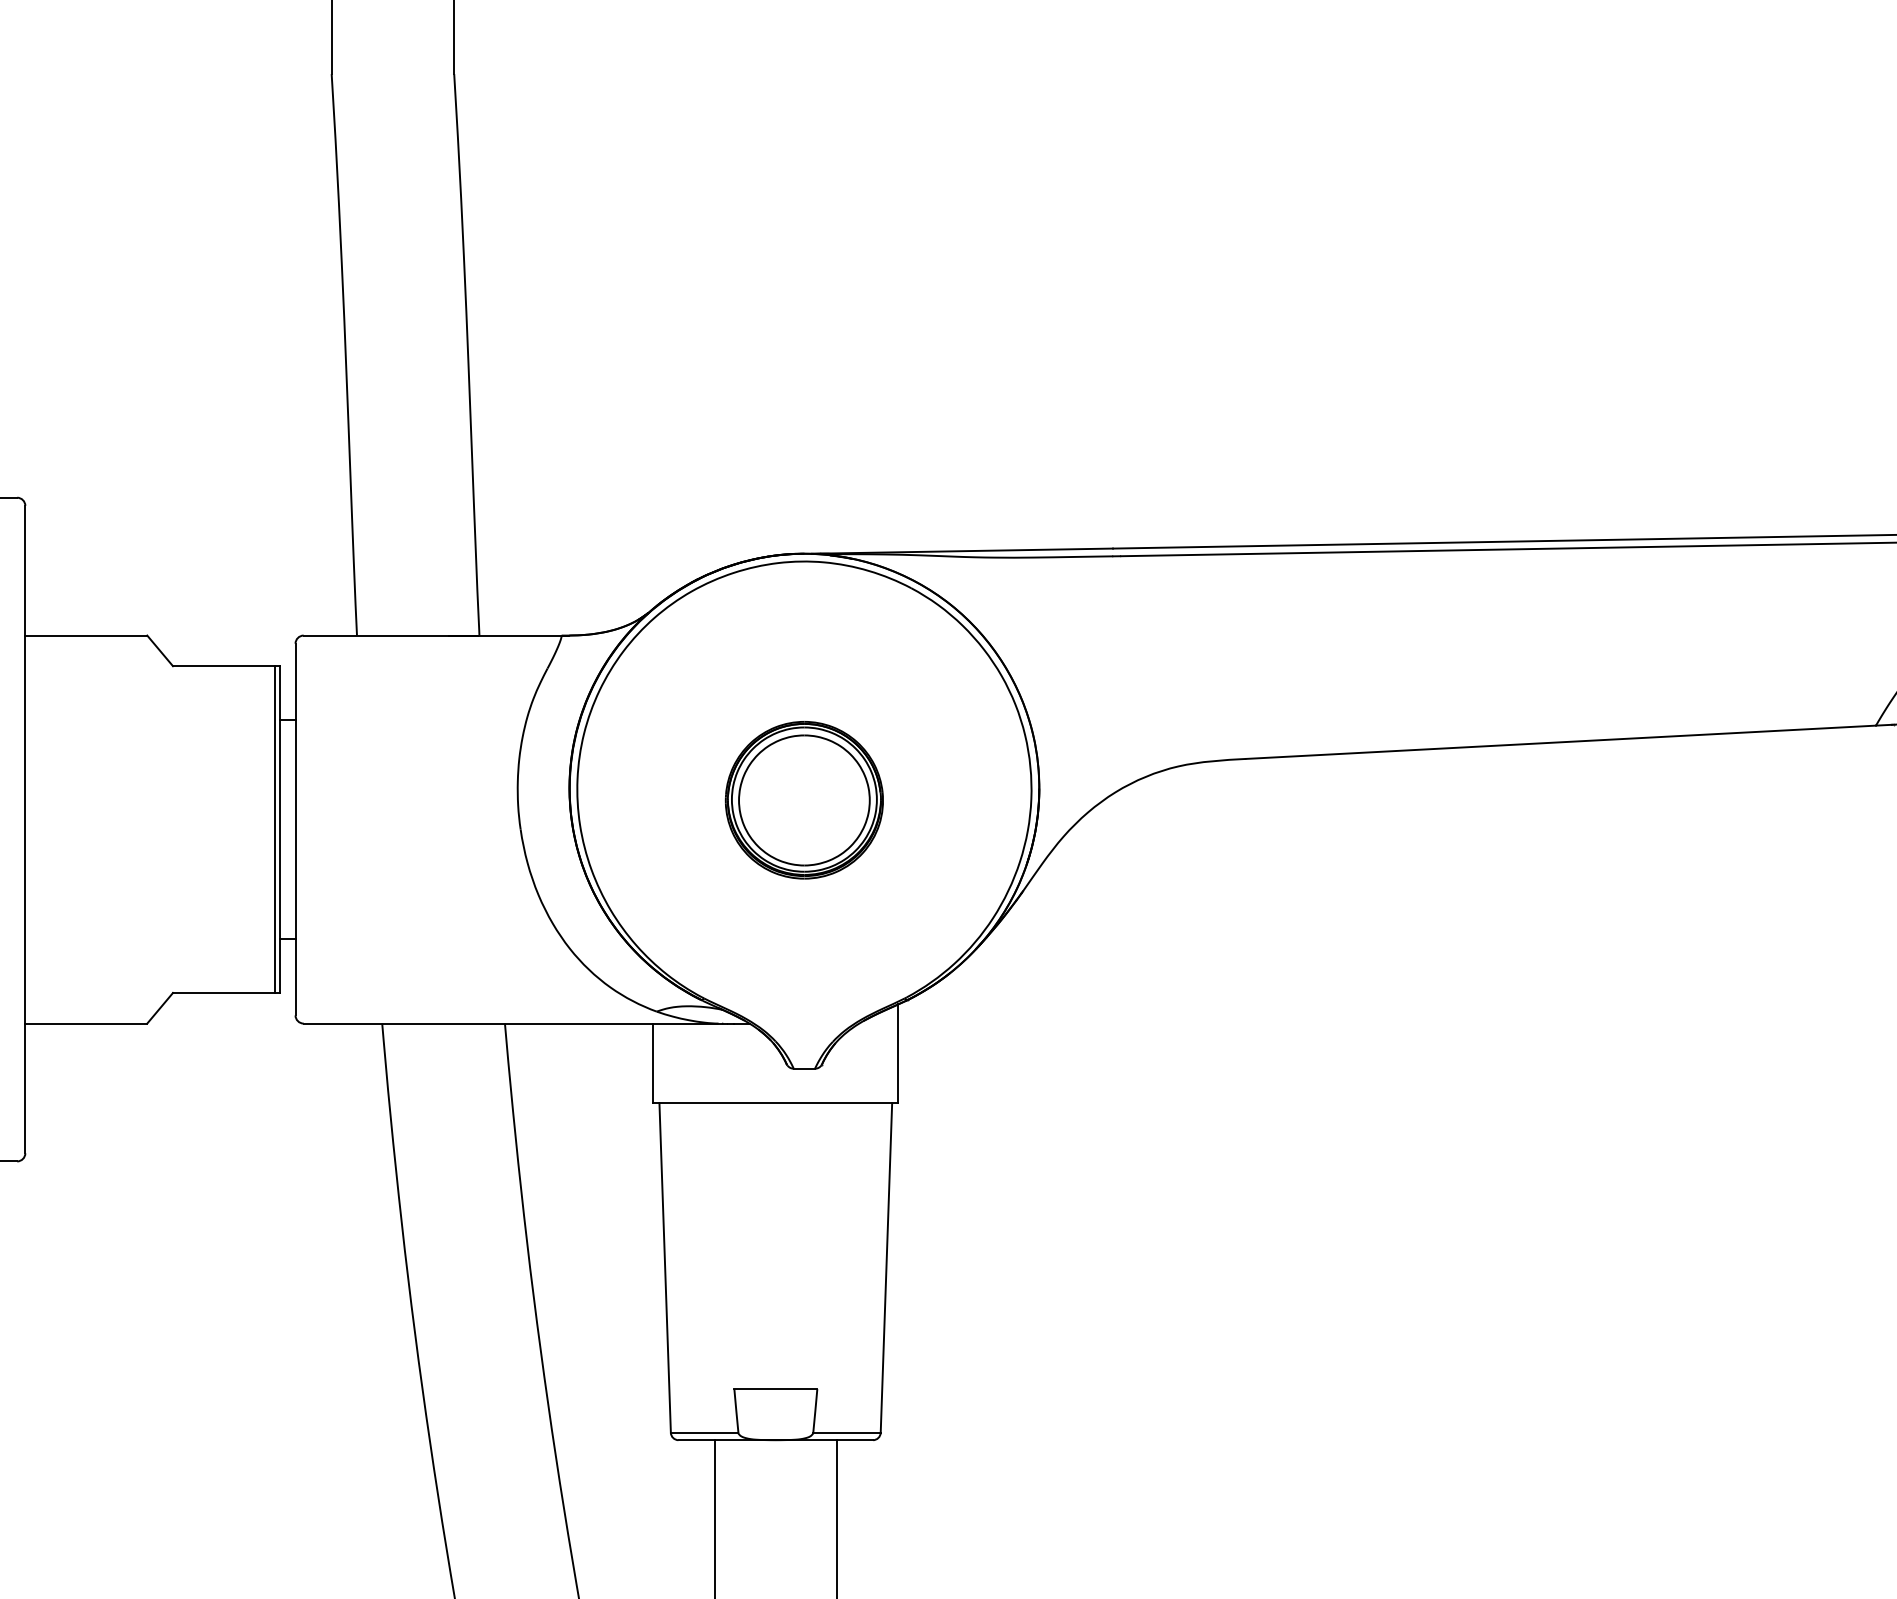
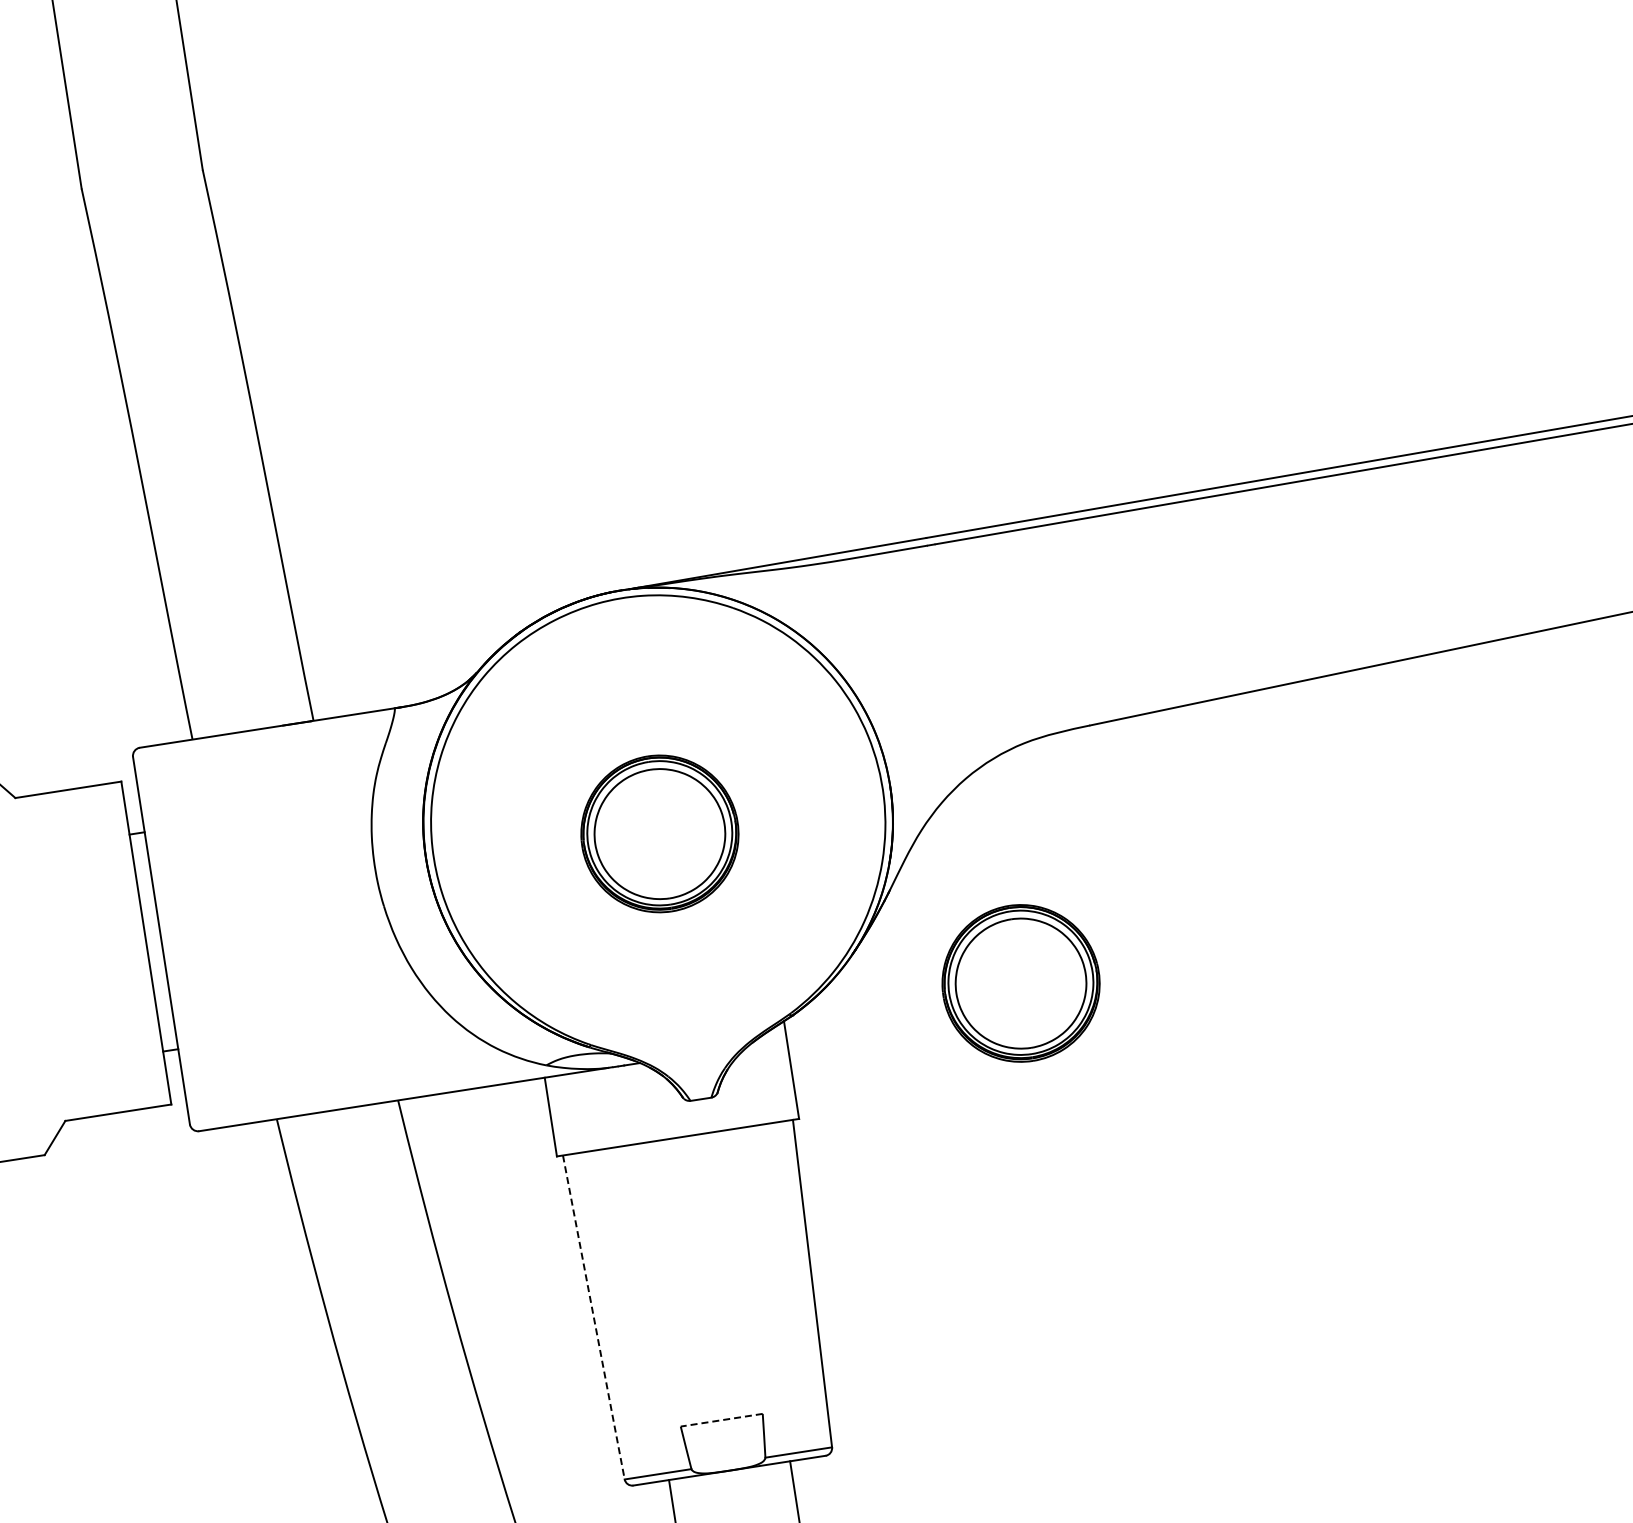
line: (275, 829) -> (141, 943), removed
part: (1137, 1003) -> (1020, 983), added
line: (665, 1268) -> (594, 1317), solid -> dashed
line: (775, 1389) -> (721, 1420), solid -> dashed

